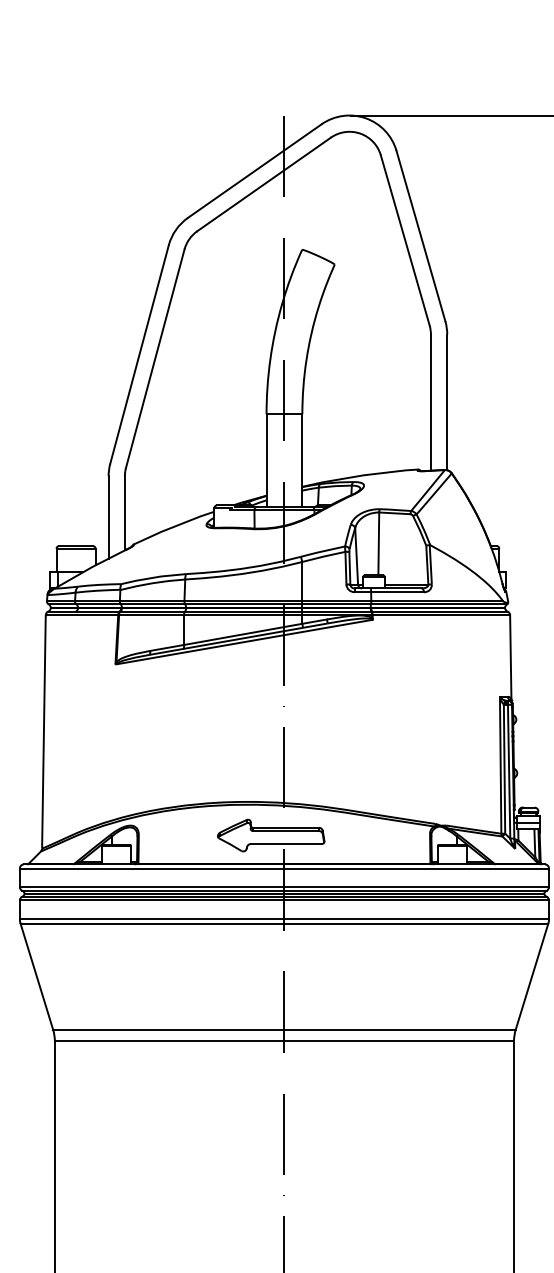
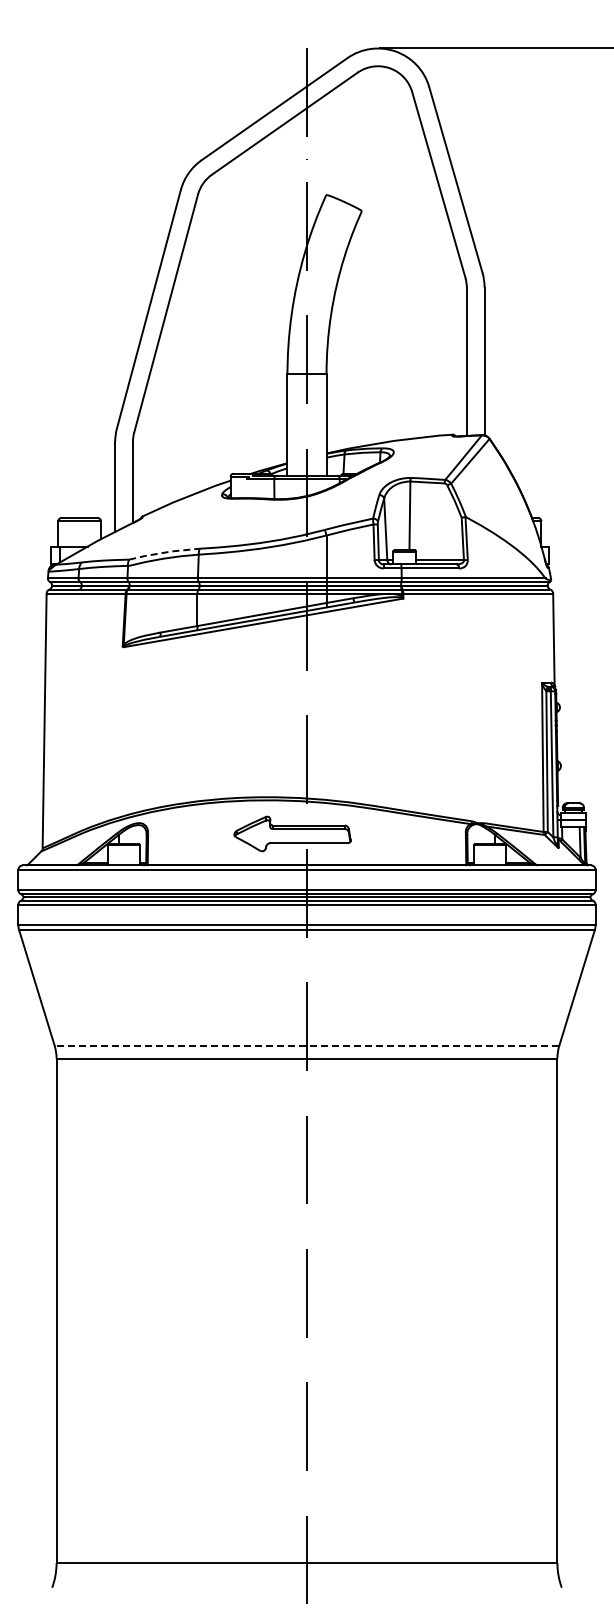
line: (153, 577) -> (164, 552), solid -> dashed
line: (283, 1029) -> (306, 1045), solid -> dashed

